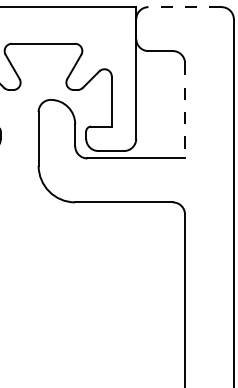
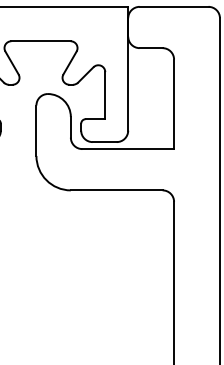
line: (184, 6) -> (173, 6), dashed -> solid
line: (185, 111) -> (174, 104), dashed -> solid

